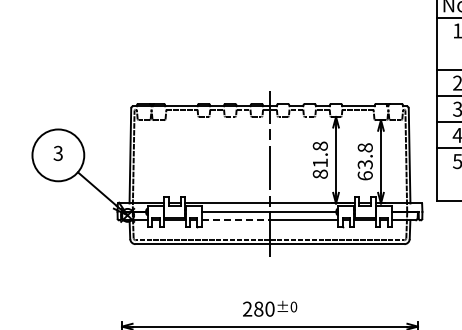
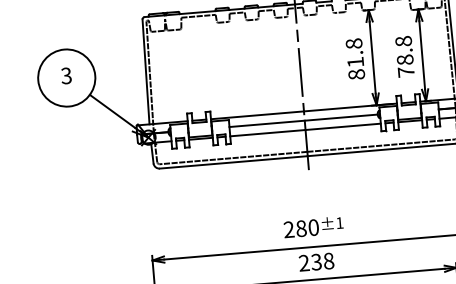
text: (364, 170) -> (404, 66), 63.8 -> 78.8
line: (236, 220) -> (268, 133), dashed -> solid
text: (293, 306) -> (339, 222), ±0 -> ±1

